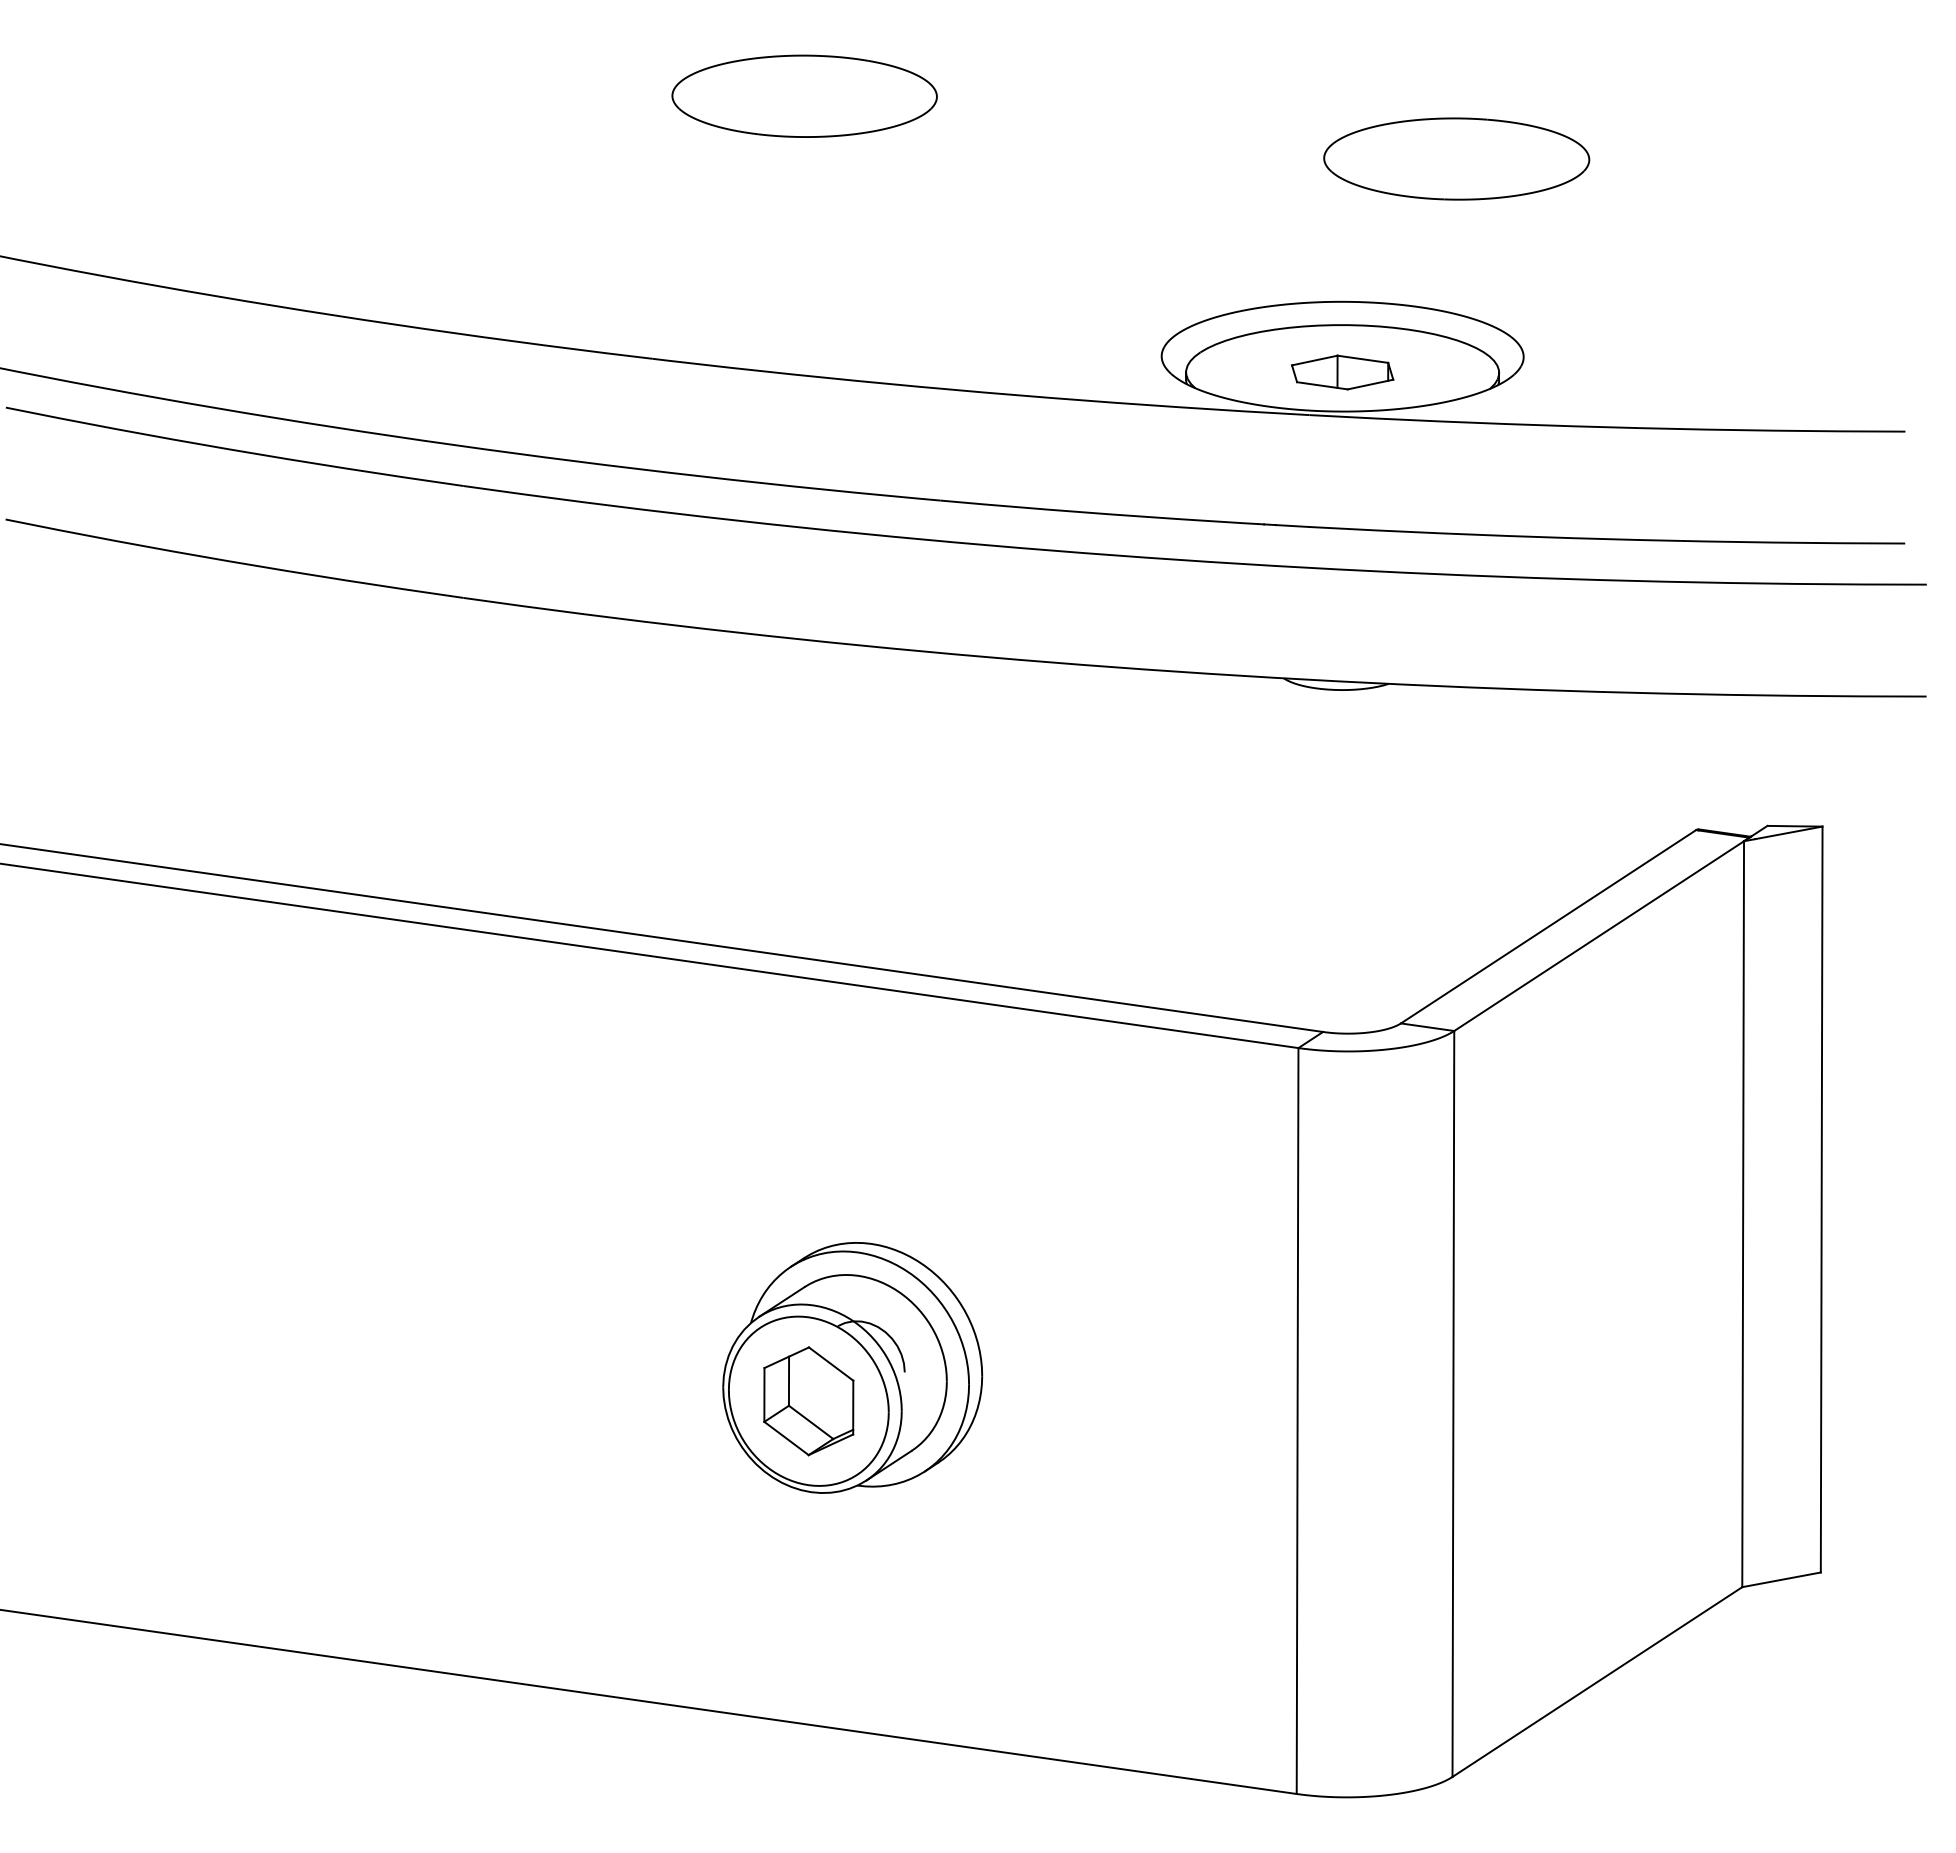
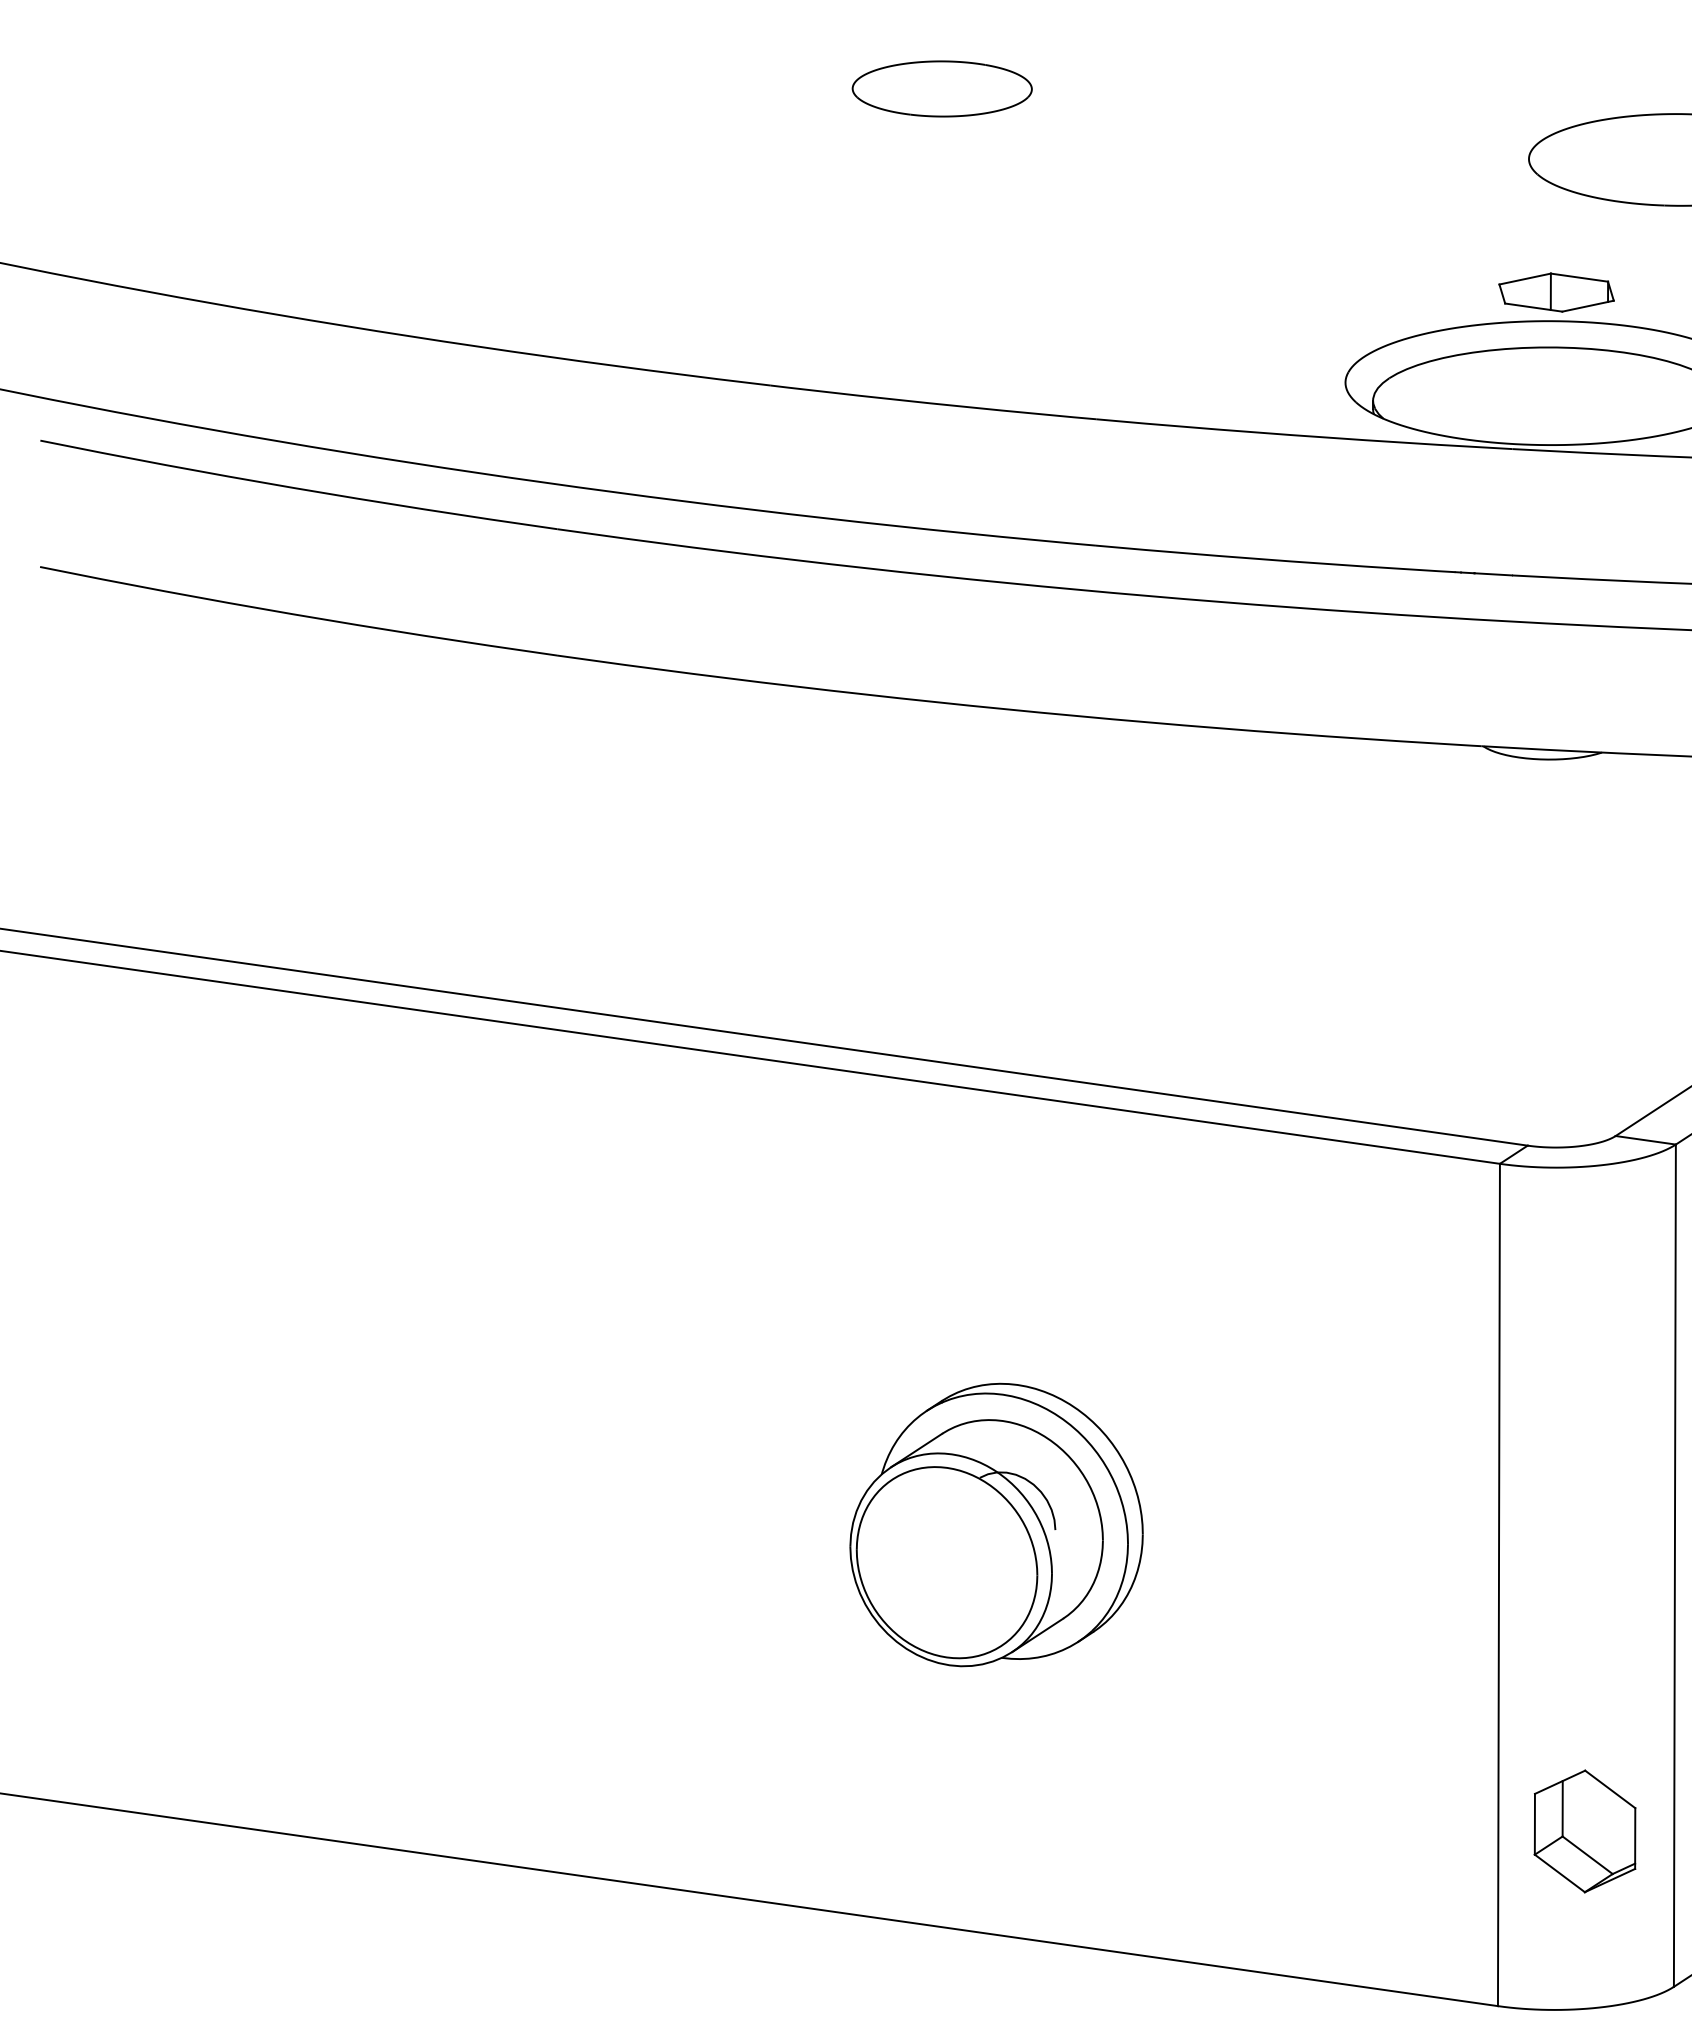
part: (804, 95) -> (942, 88), size x0.6
part: (1342, 372) -> (1556, 292), moved
part: (808, 1401) -> (1584, 1831), moved

